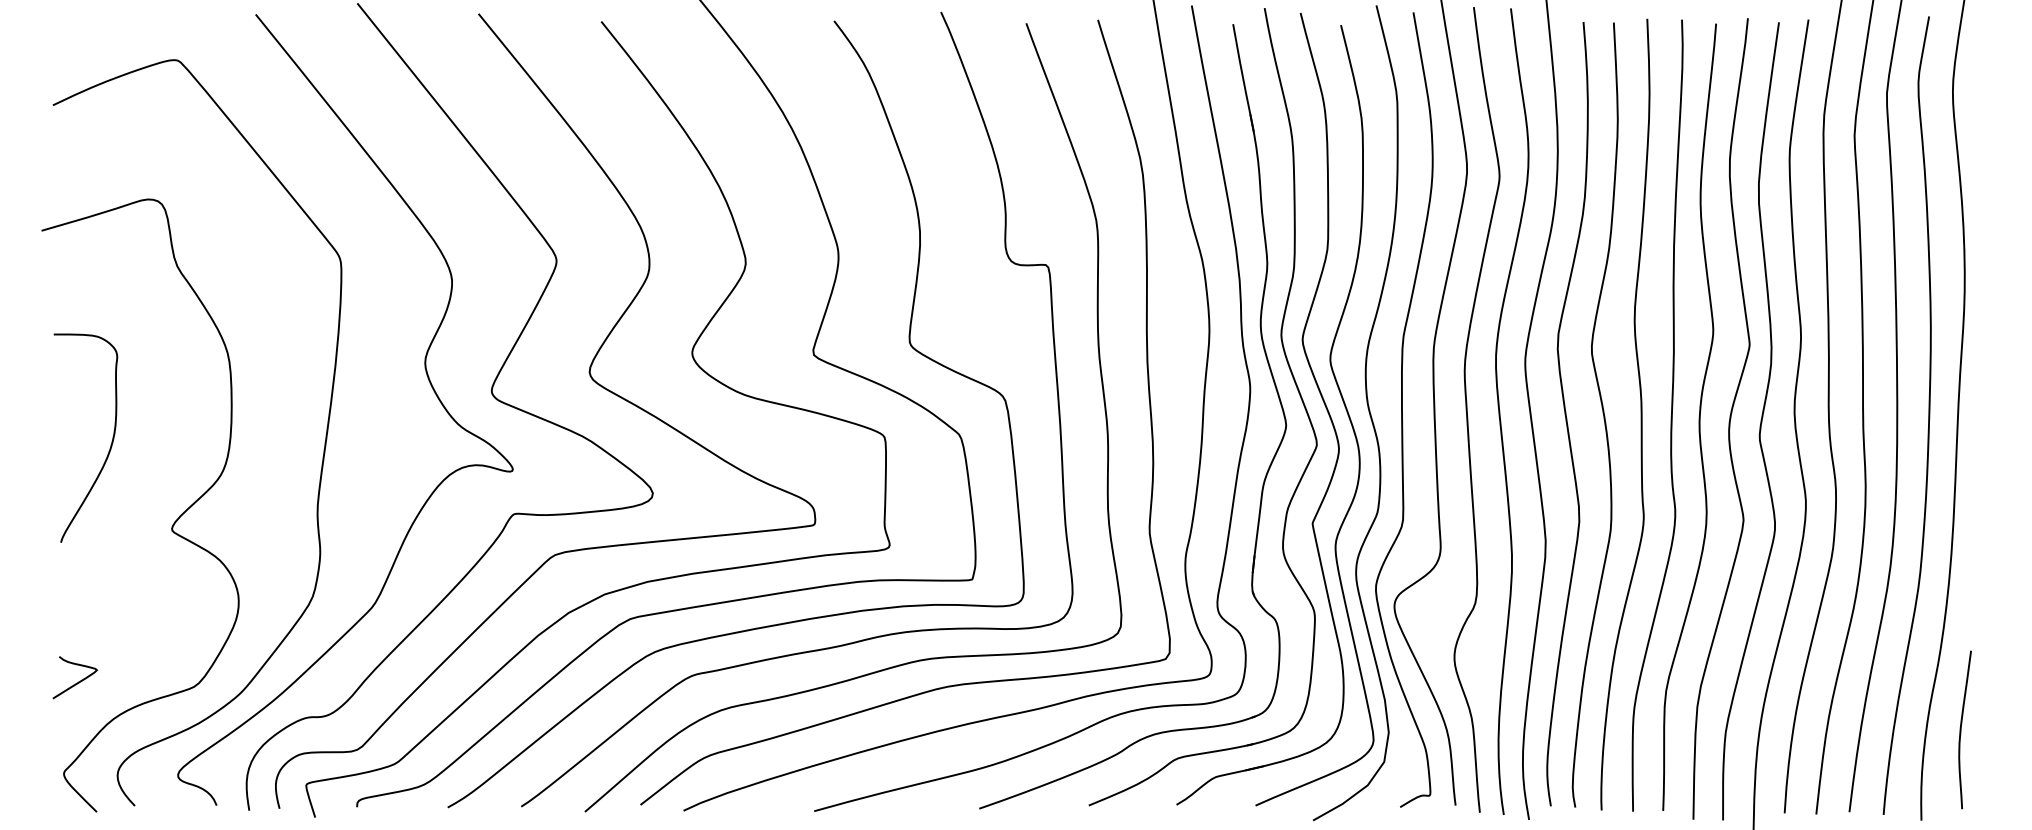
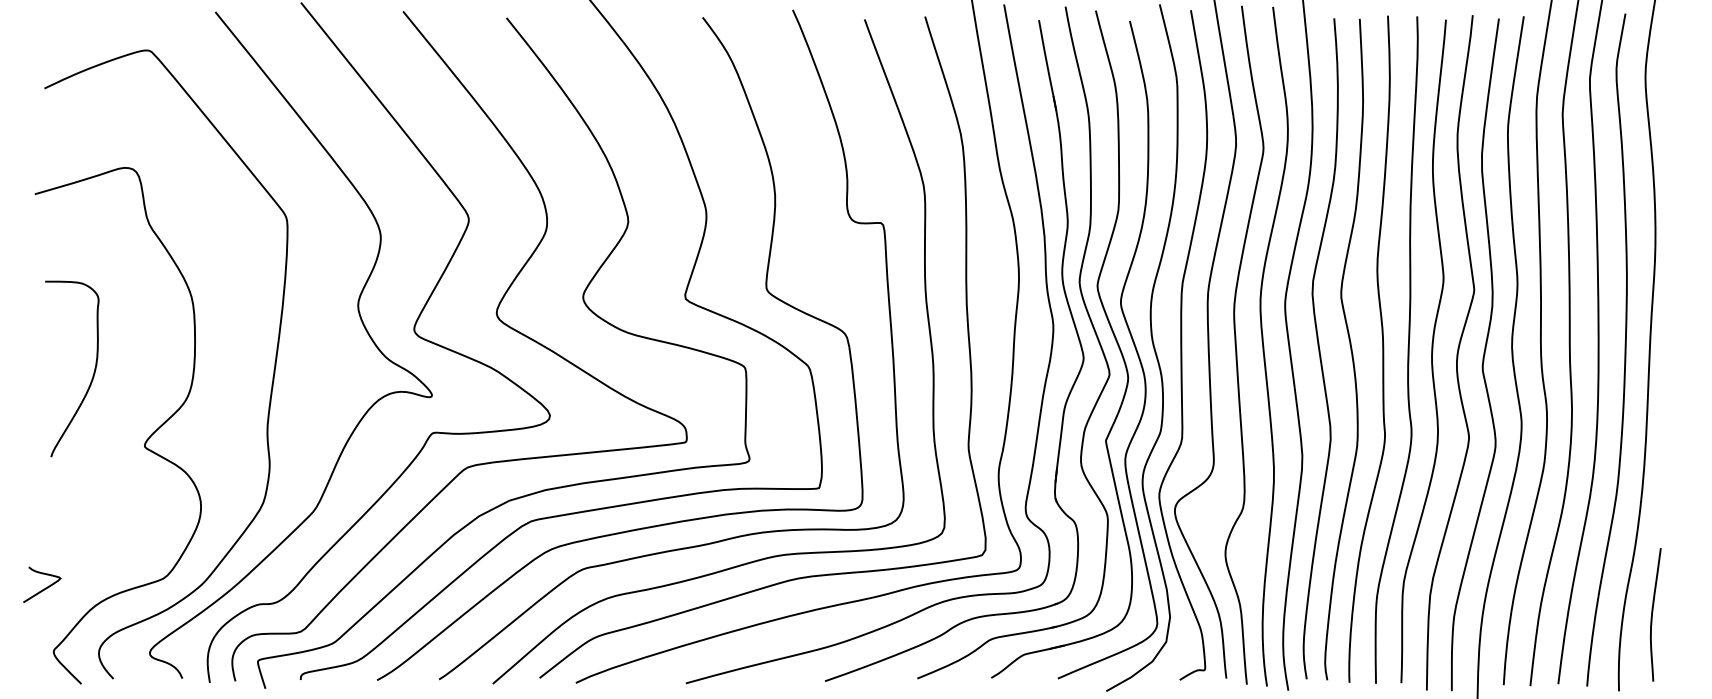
curve: (79, 680) -> (45, 587), moved

